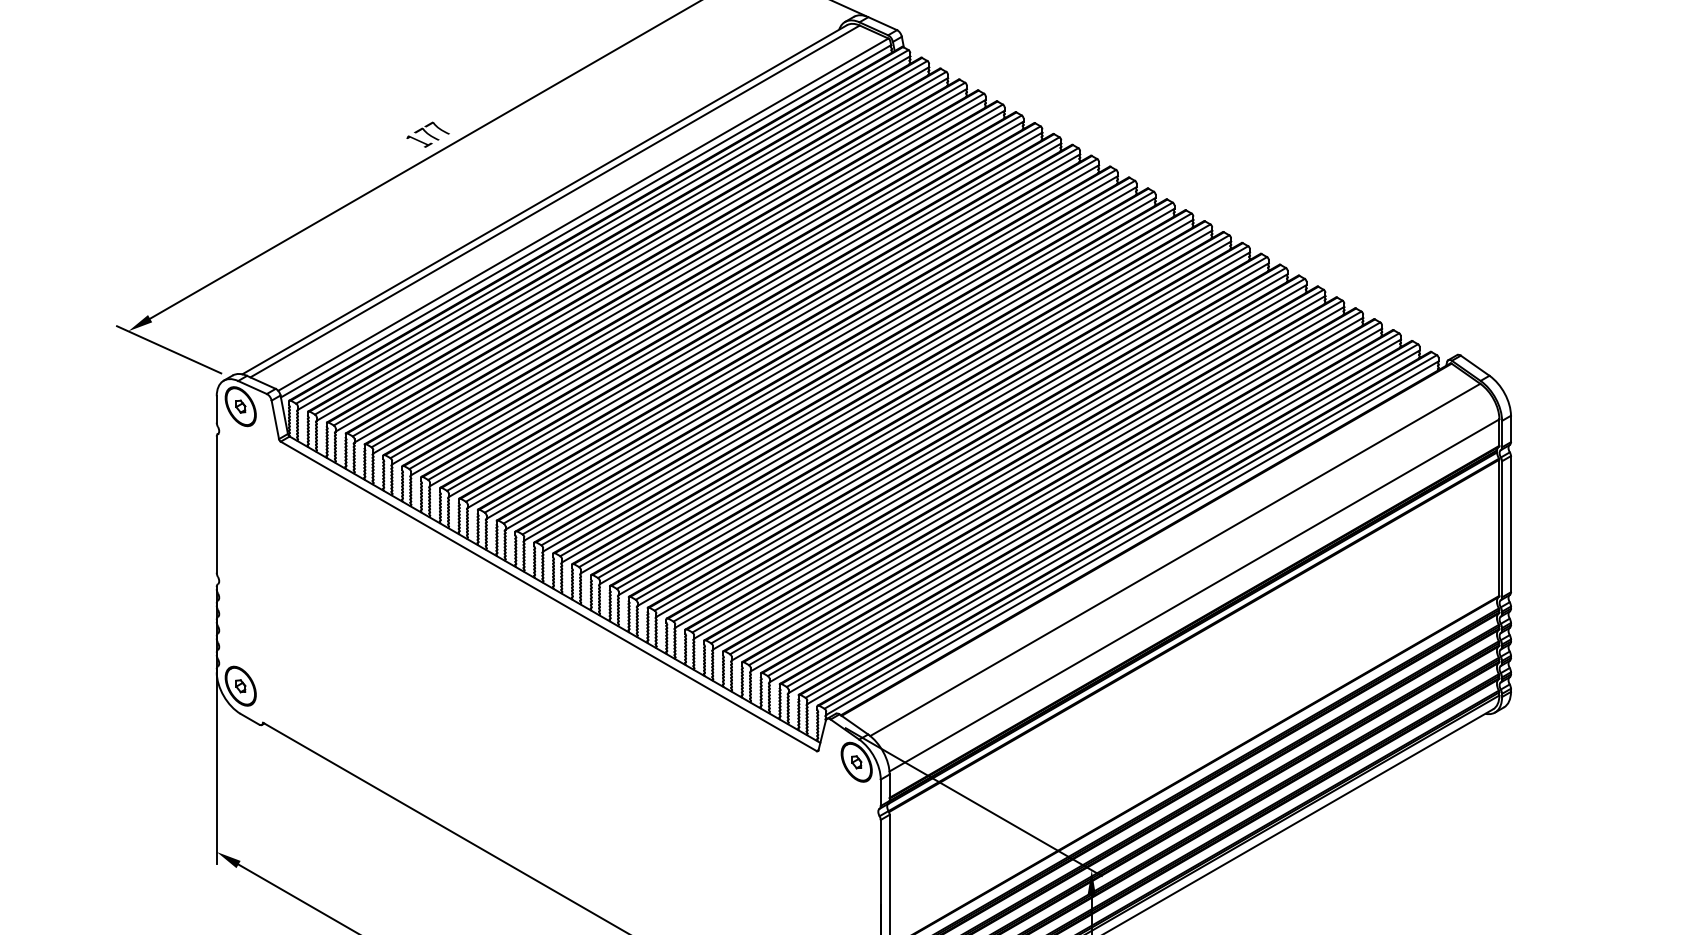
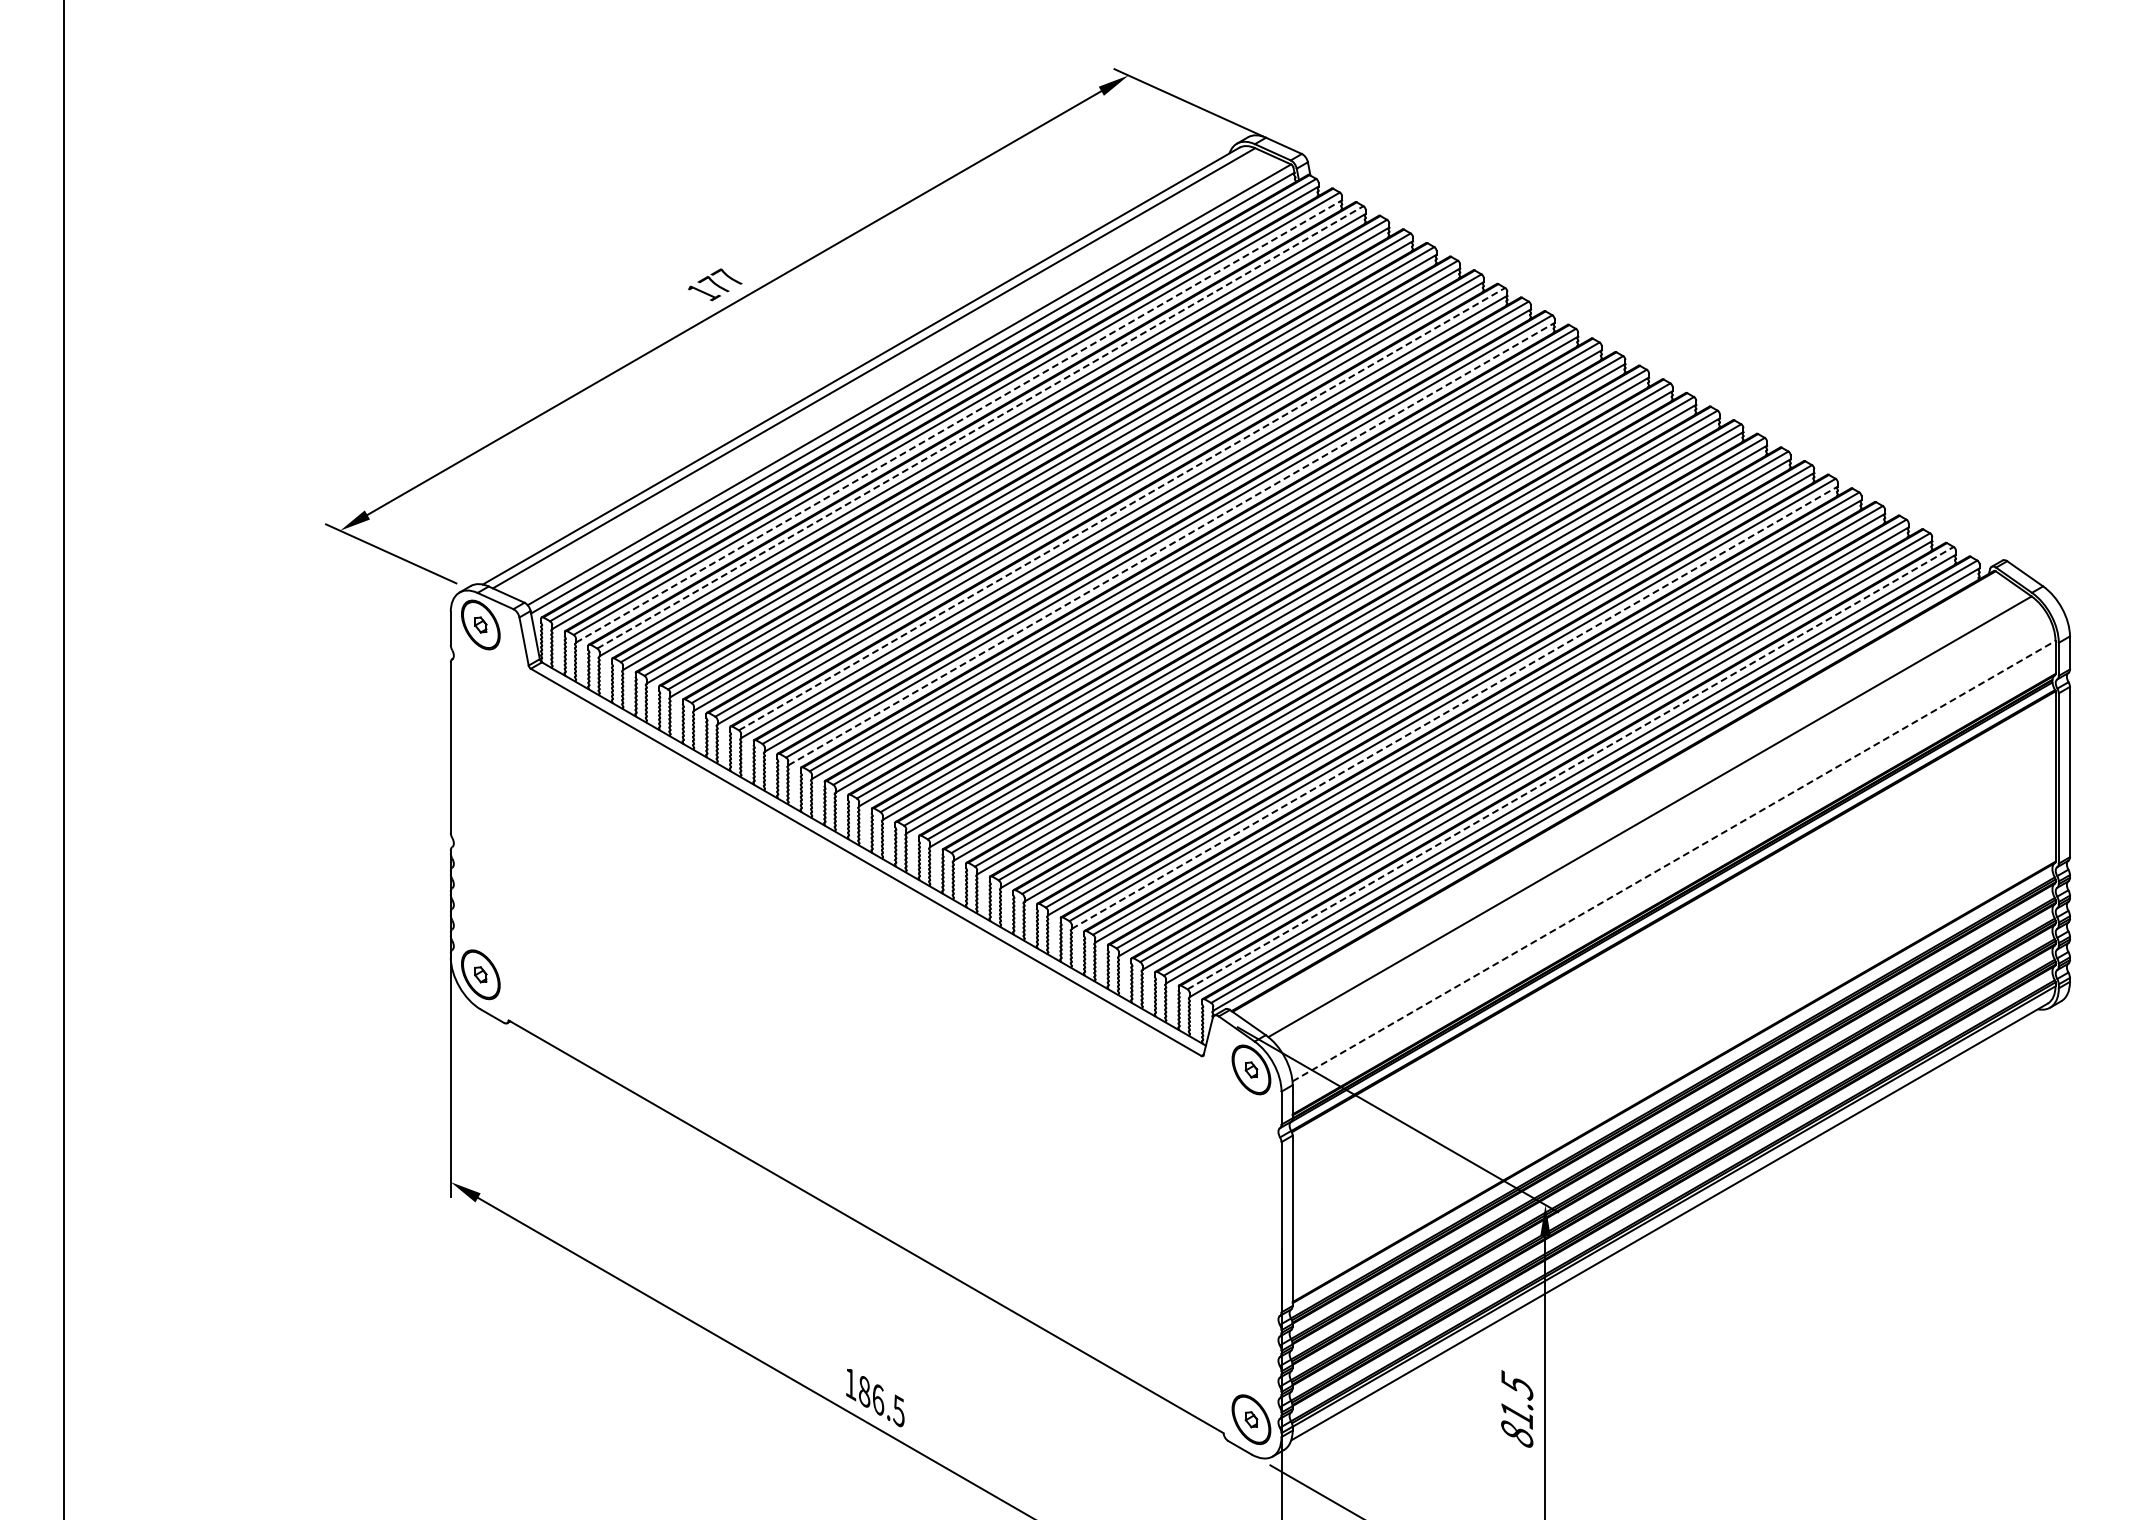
line: (623, 243) -> (959, 421), solid -> dashed
line: (640, 248) -> (980, 427), solid -> dashed
line: (753, 313) -> (1122, 508), solid -> dashed
line: (792, 341) -> (1171, 543), solid -> dashed
line: (1019, 472) -> (1455, 707), solid -> dashed
line: (1112, 520) -> (1571, 767), solid -> dashed
line: (1194, 595) -> (1674, 861), solid -> dashed

